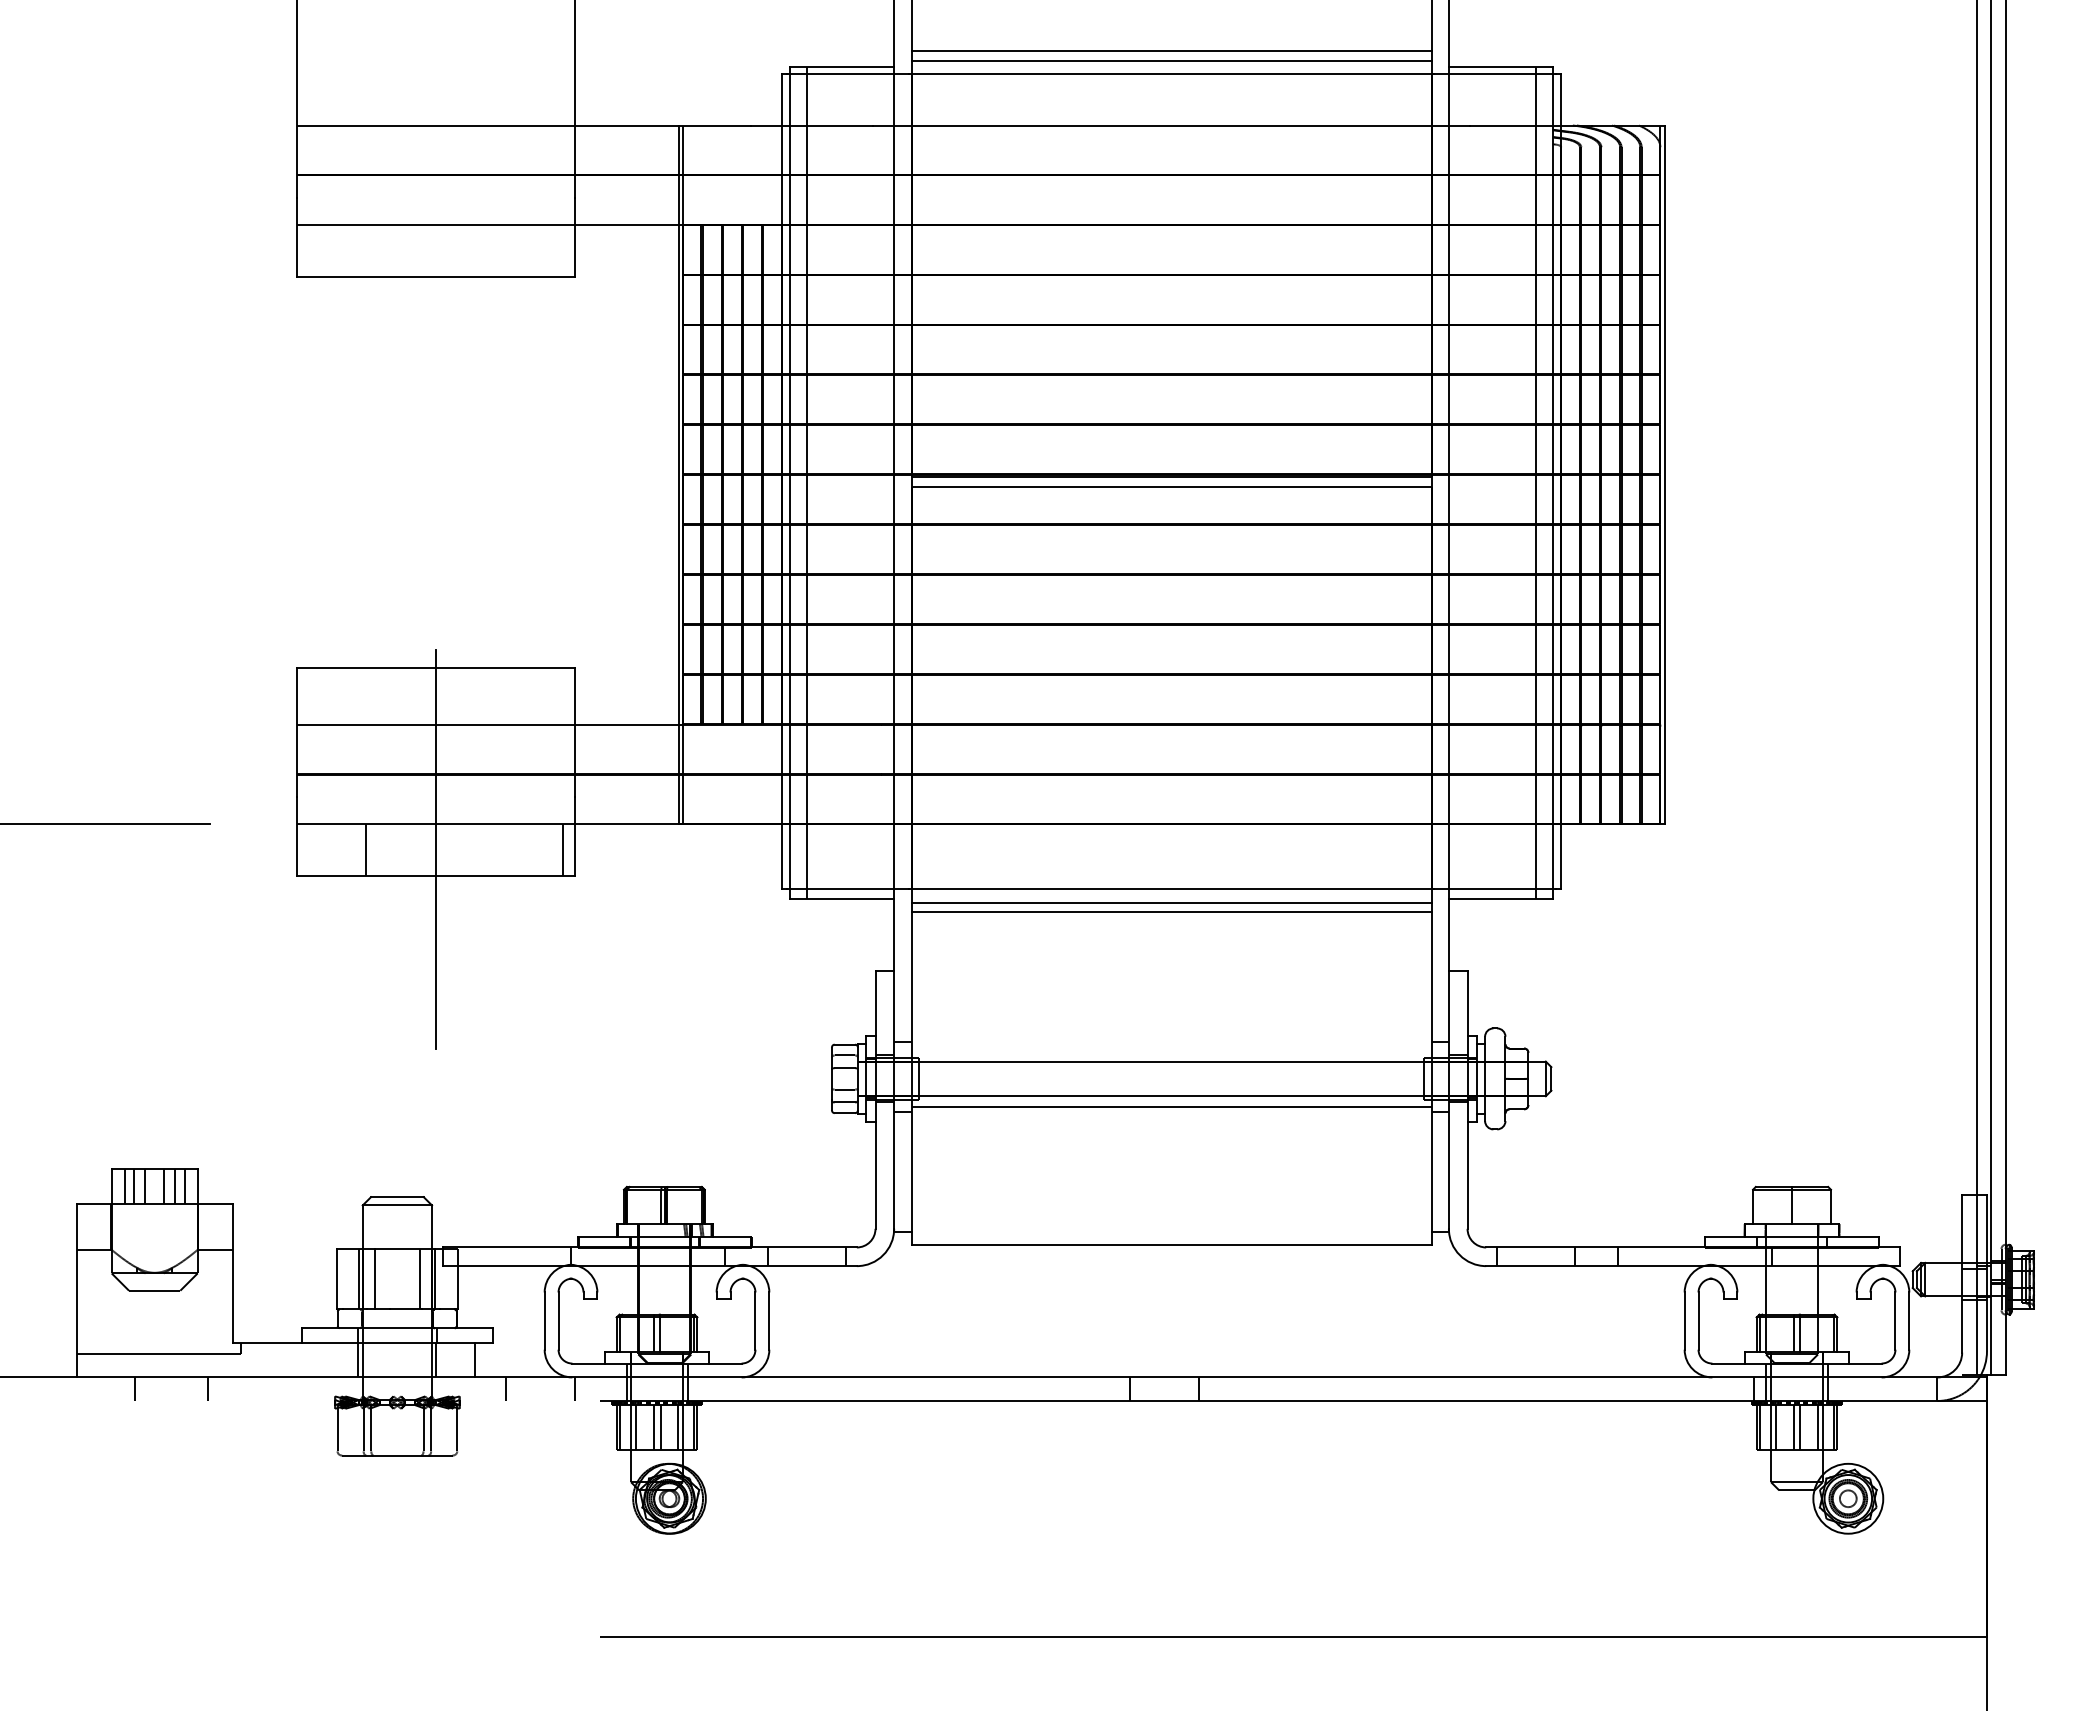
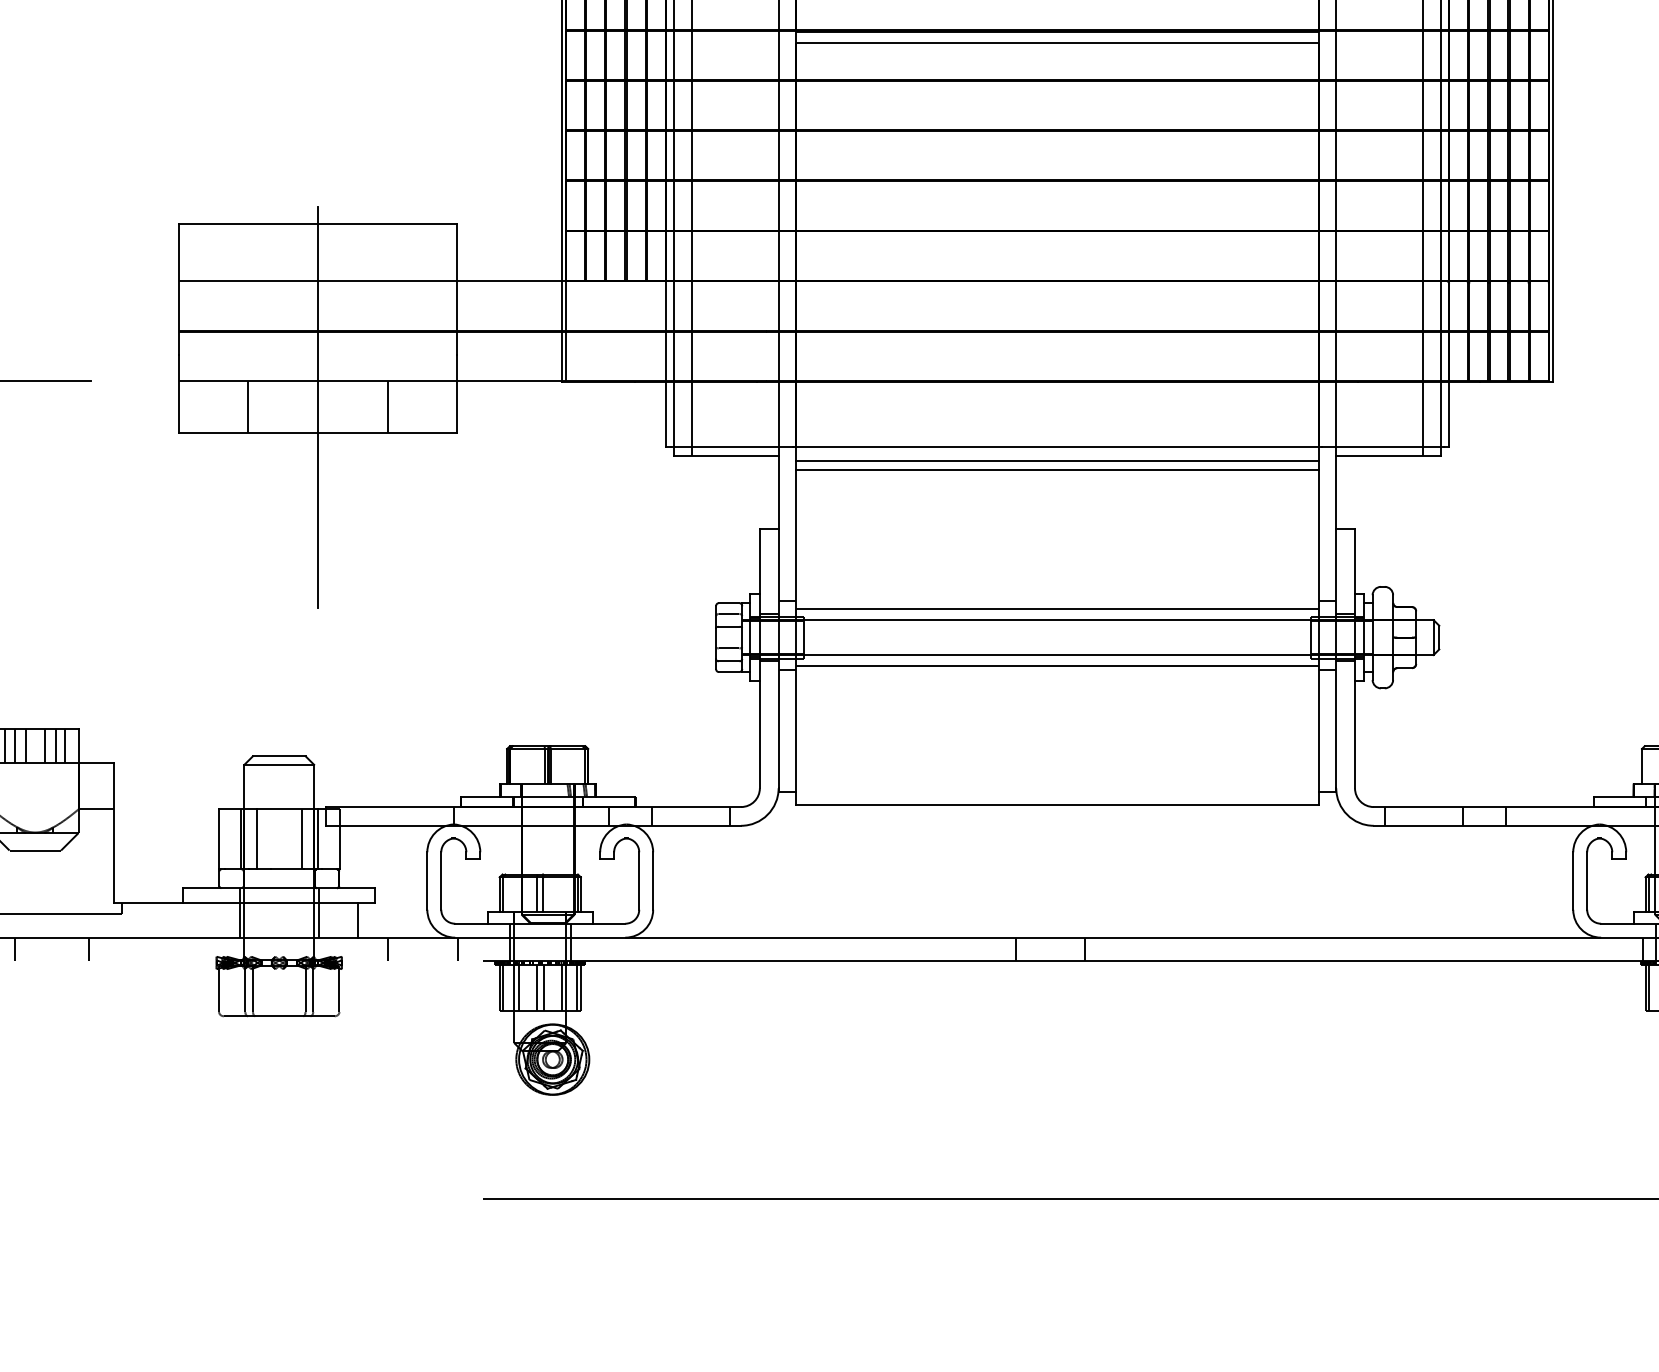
line: (563, 849) -> (387, 406), moved
line: (1171, 1050) -> (1057, 609), added

